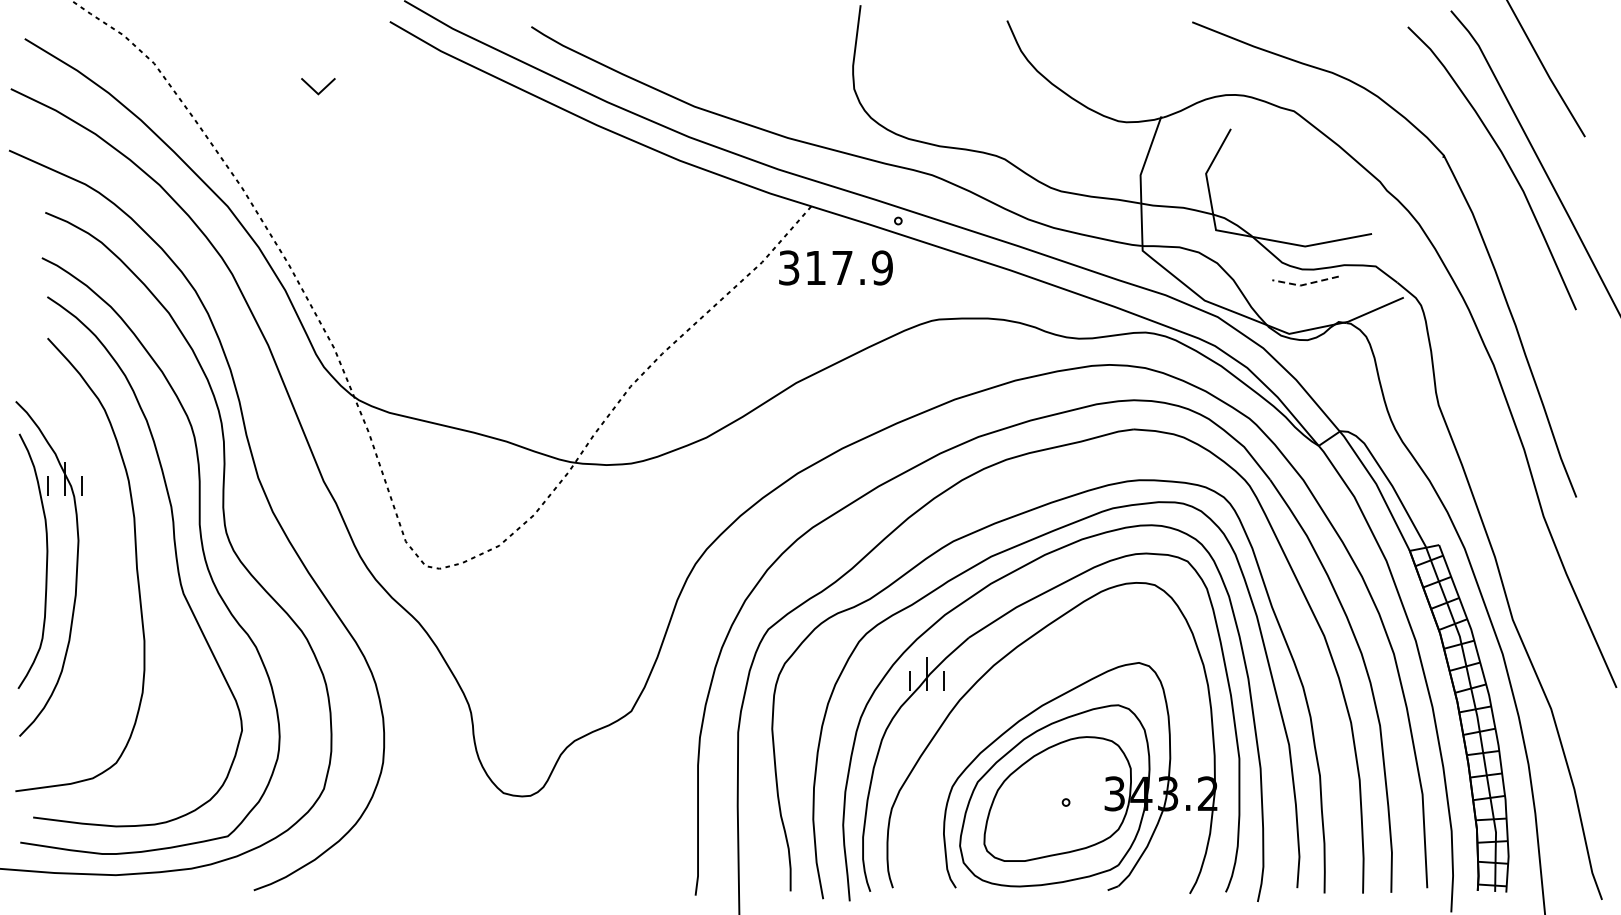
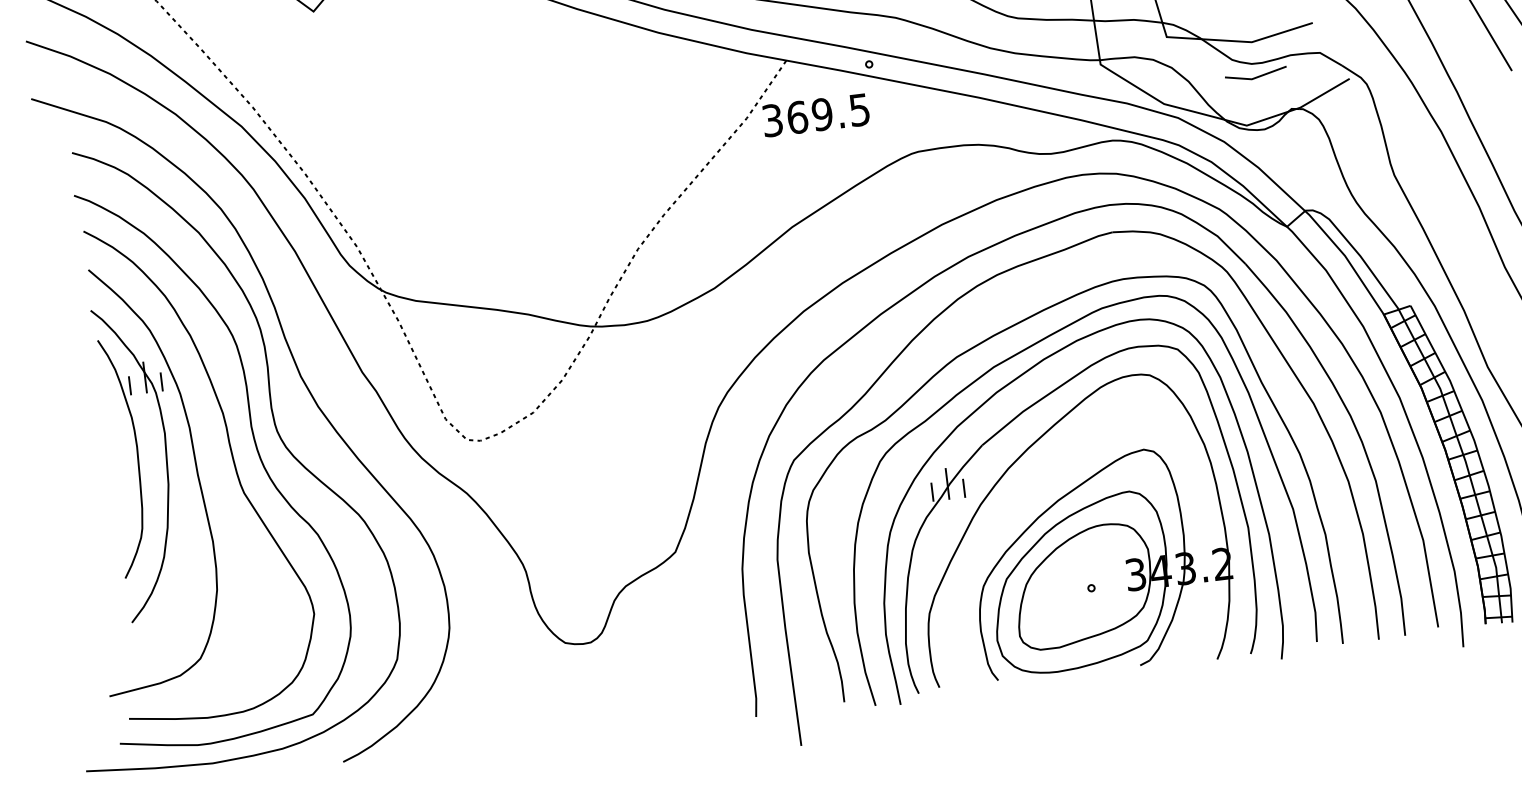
text: (848, 267) -> (827, 113), 317.9 -> 369.5
line: (1305, 284) -> (1256, 77), dashed -> solid
part: (48, 568) -> (140, 462), moved

